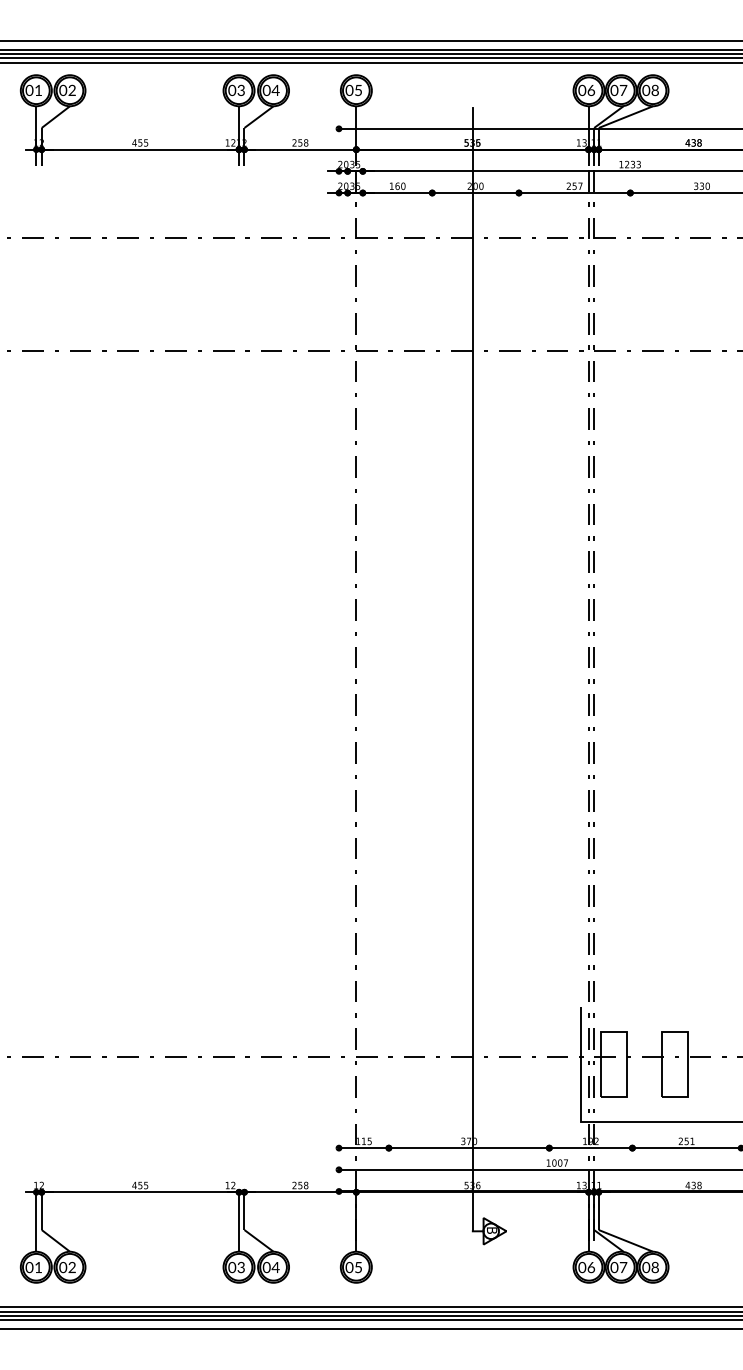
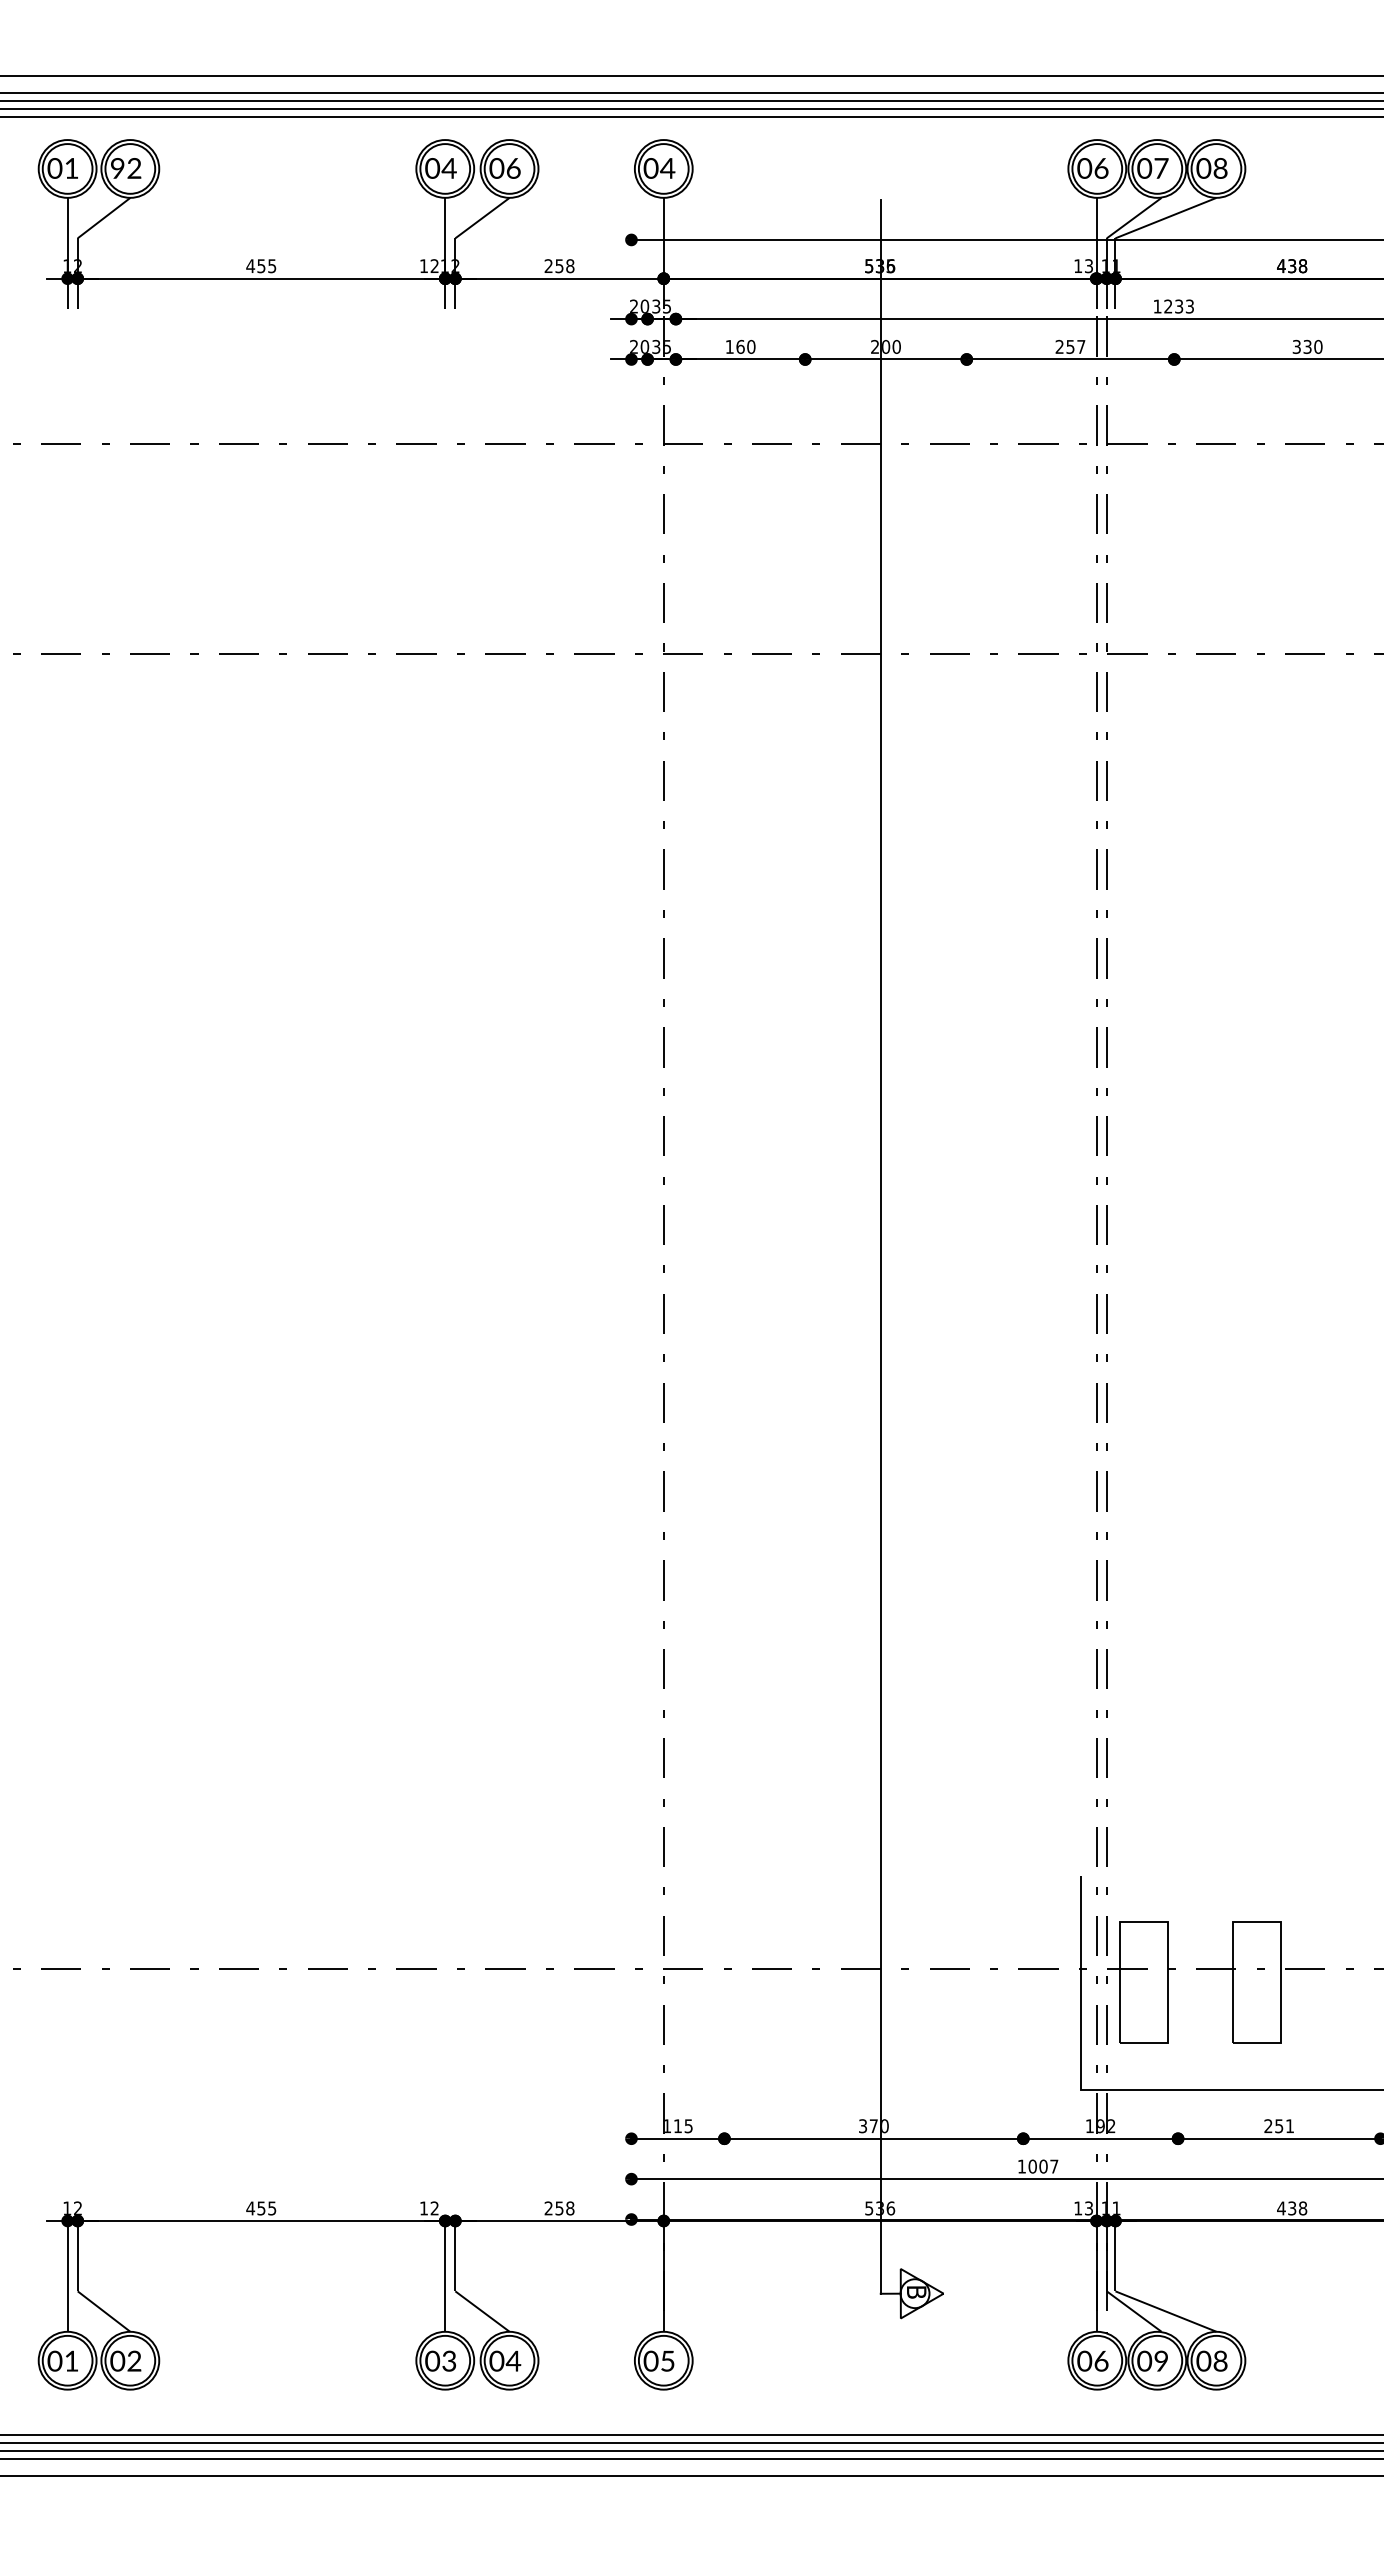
text: (241, 90) -> (449, 168), 03 -> 04
text: (275, 90) -> (513, 168), 04 -> 06
text: (358, 90) -> (667, 168), 05 -> 04
text: (63, 91) -> (118, 170), 02 -> 92
text: (623, 1266) -> (1161, 2359), 07 -> 09

